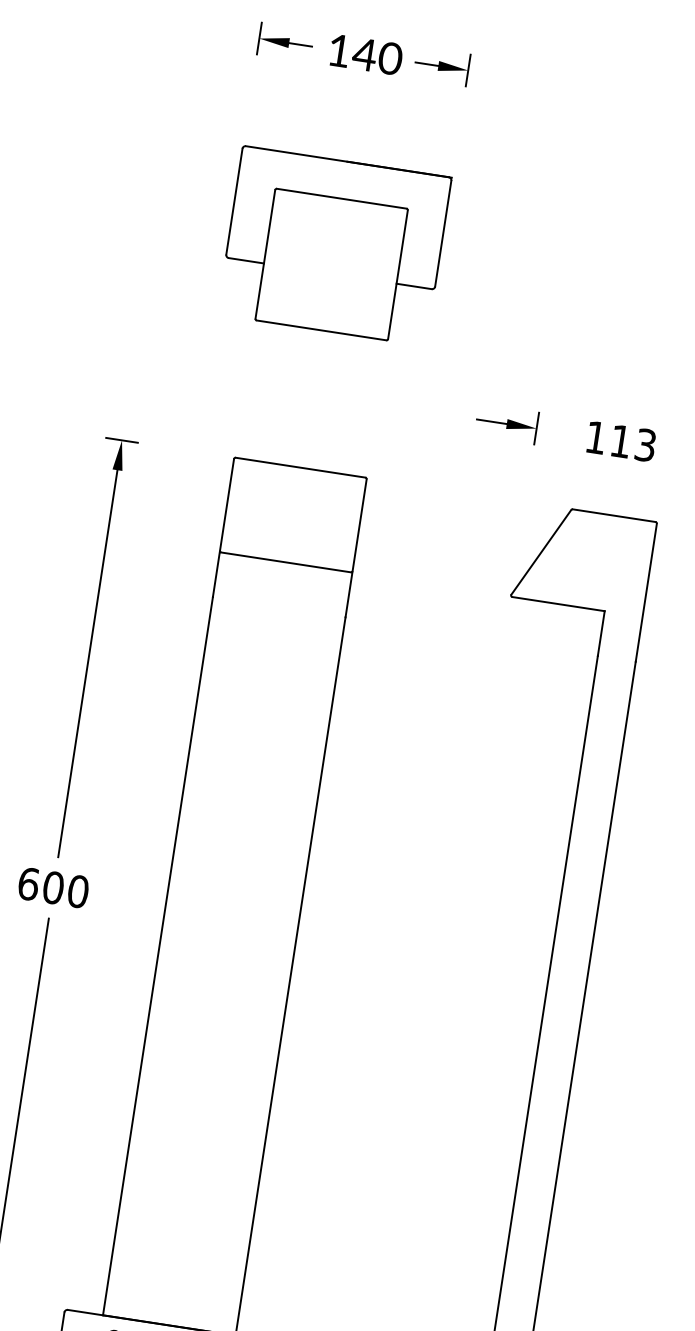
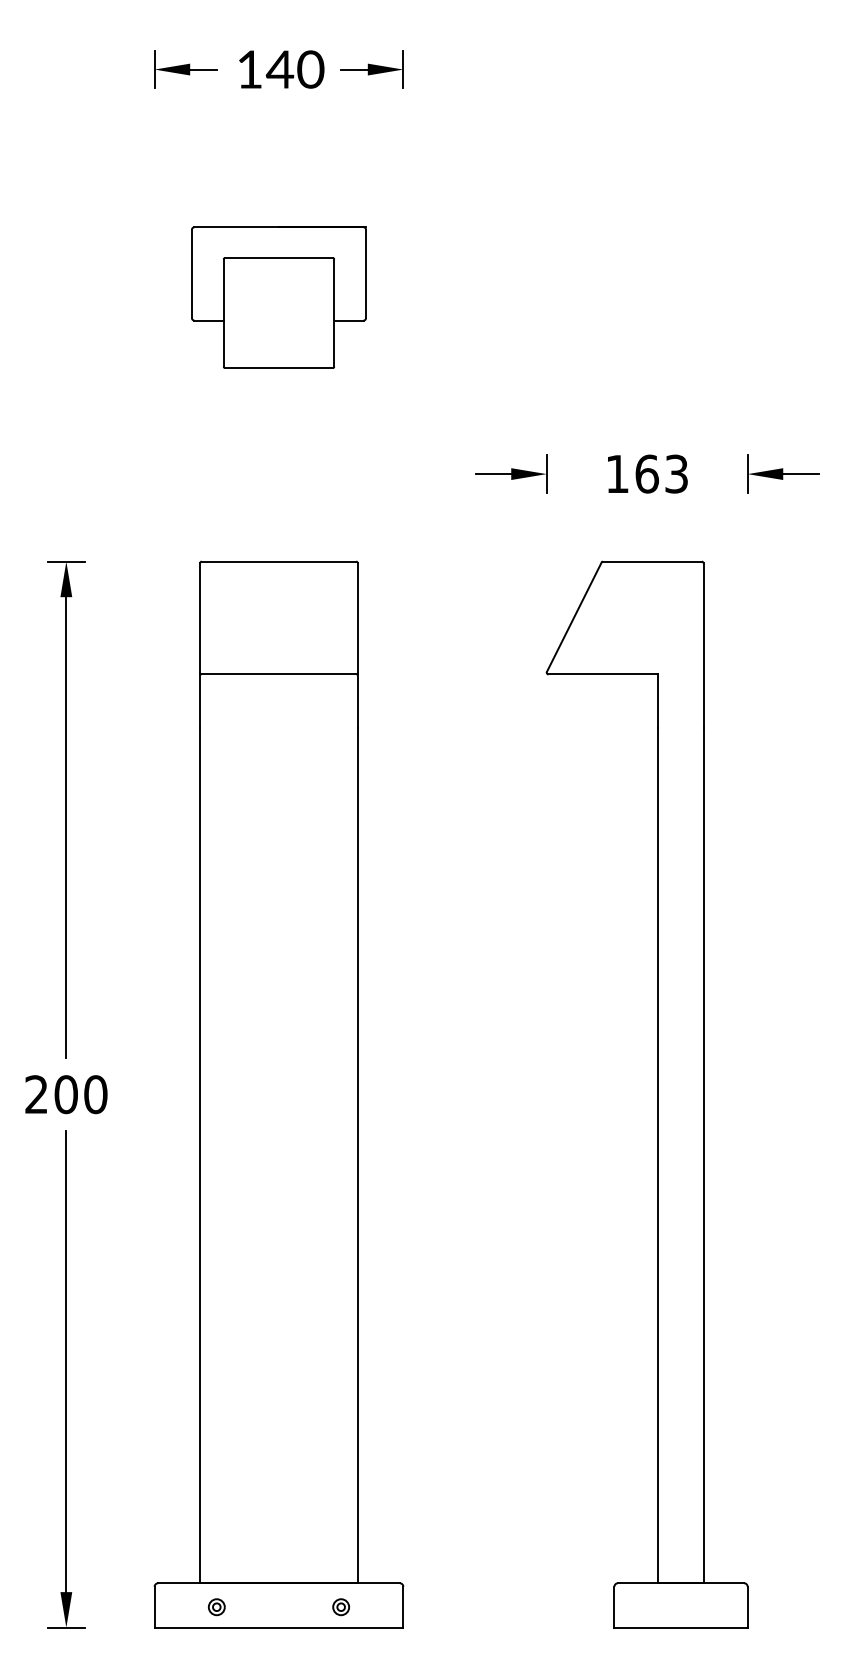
part: (334, 245) -> (278, 297), size x0.7
text: (620, 440) -> (646, 473), 113 -> 163
text: (28, 883) -> (36, 1094), 600 -> 200

